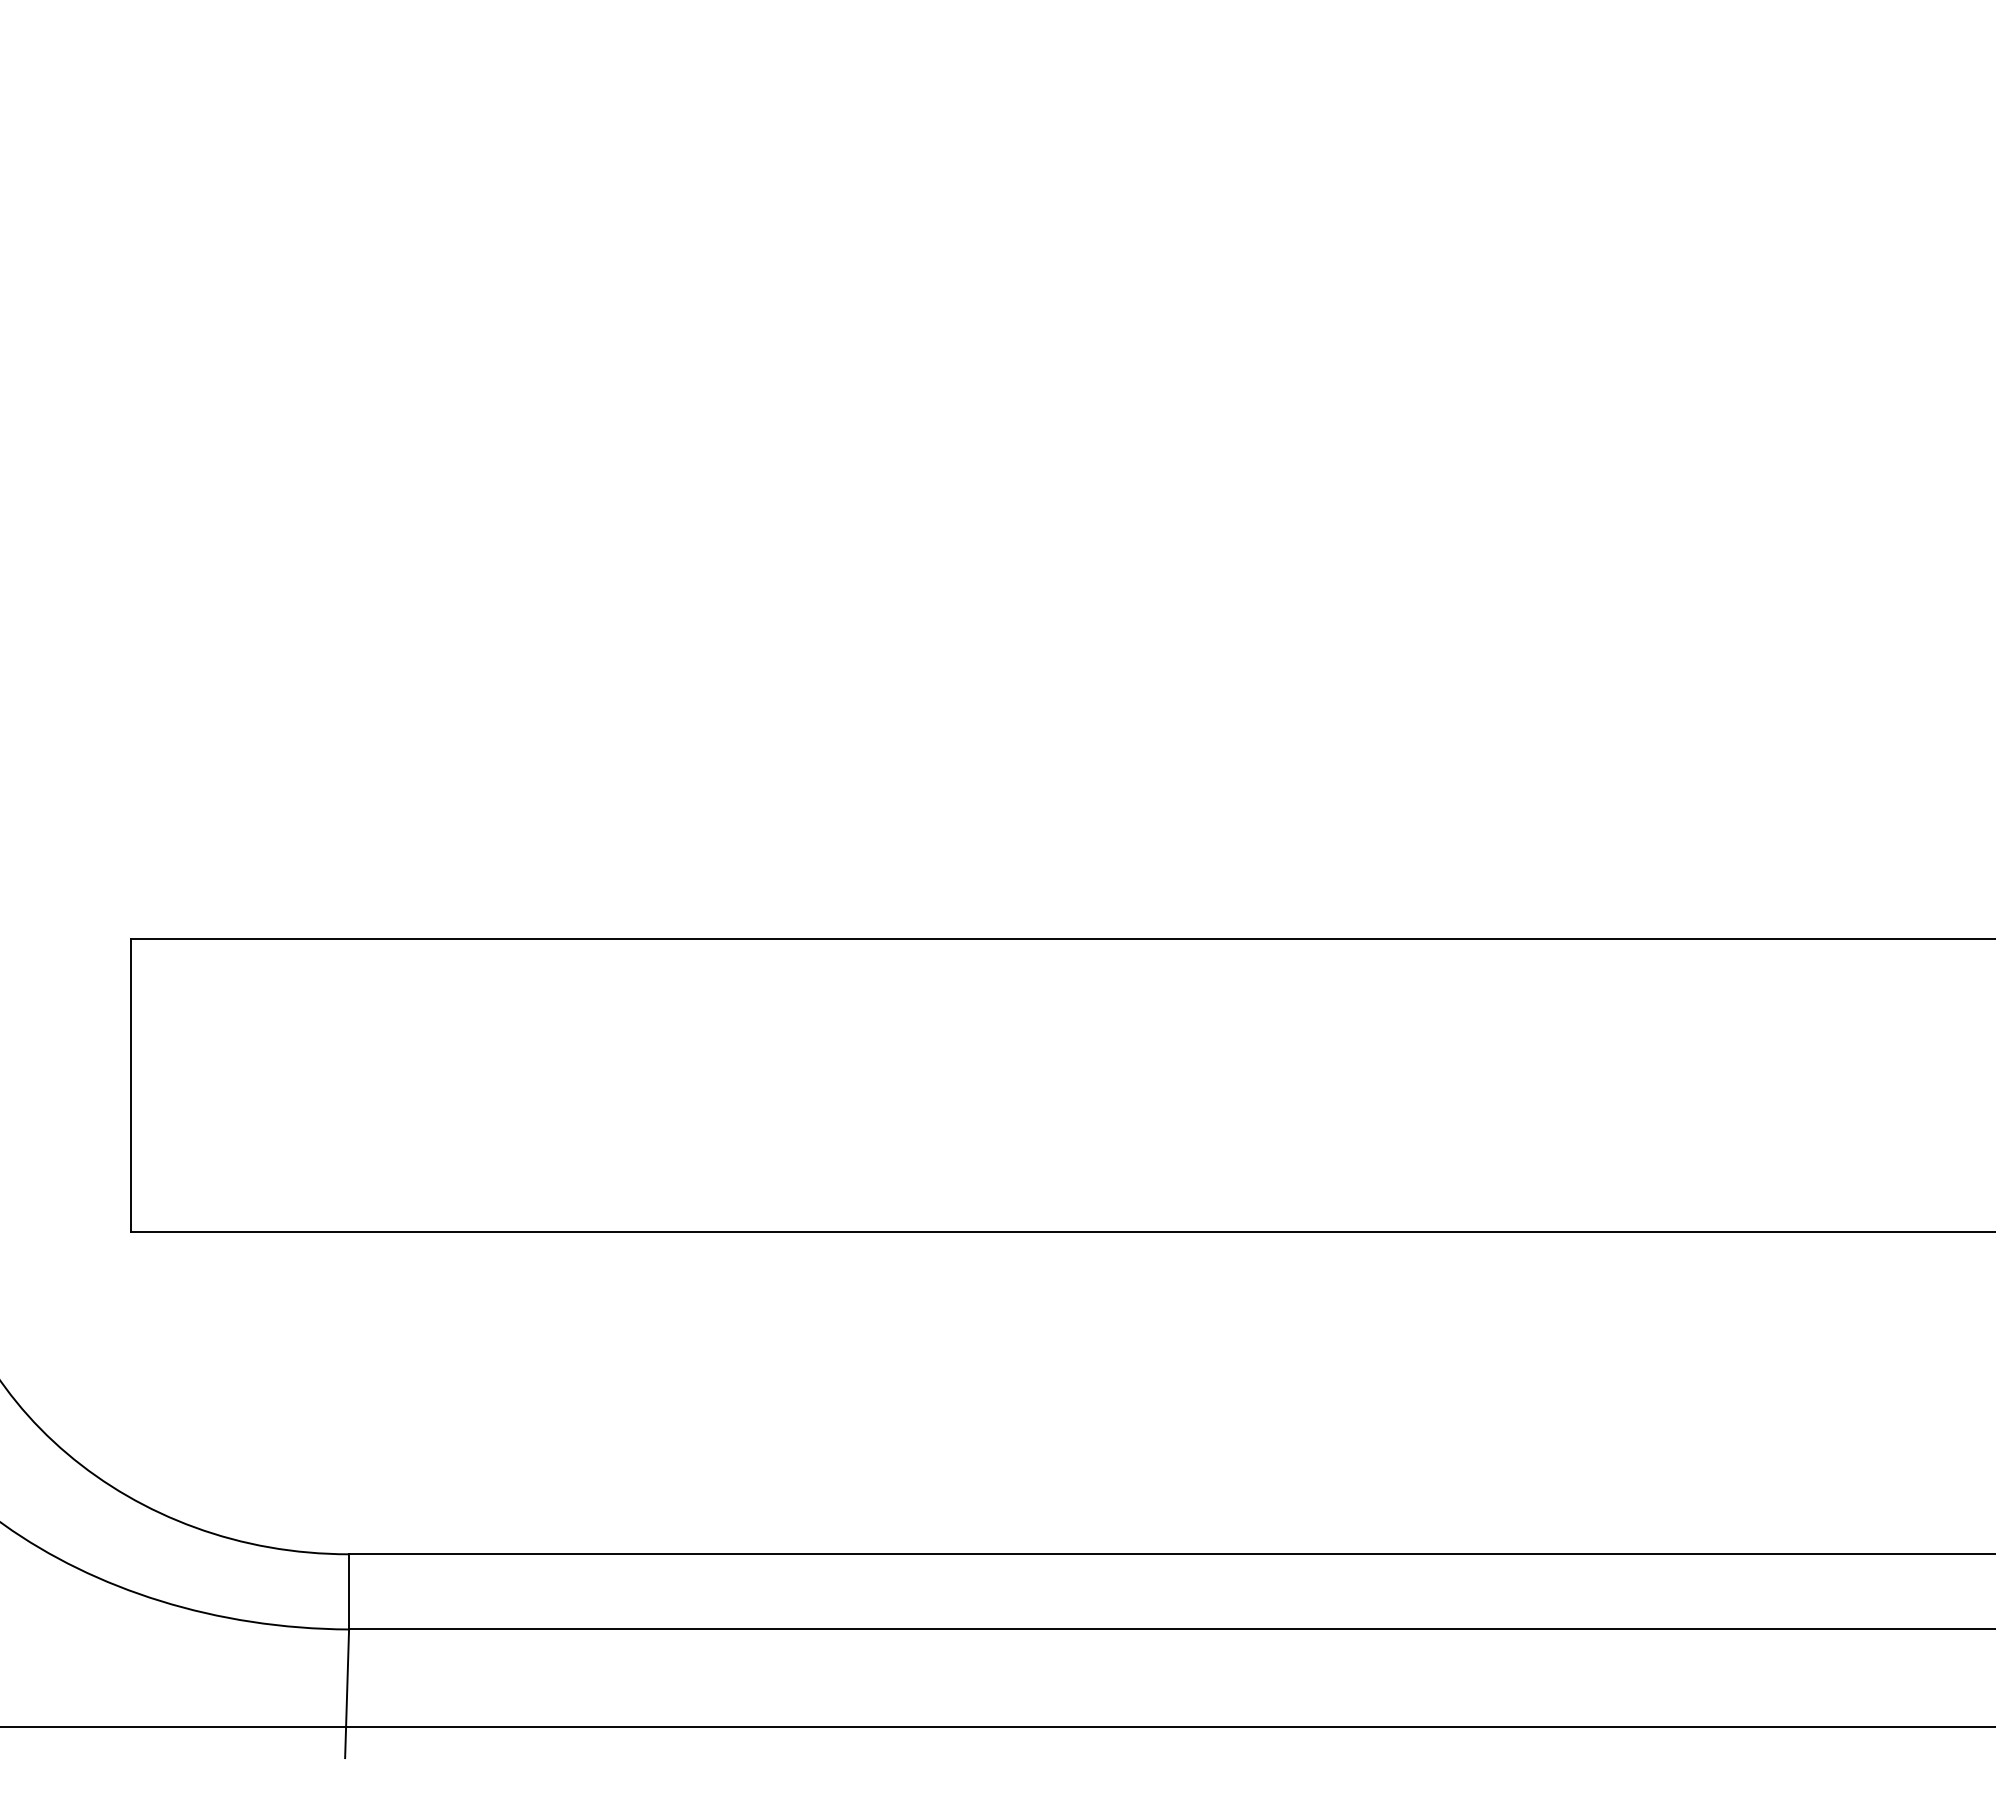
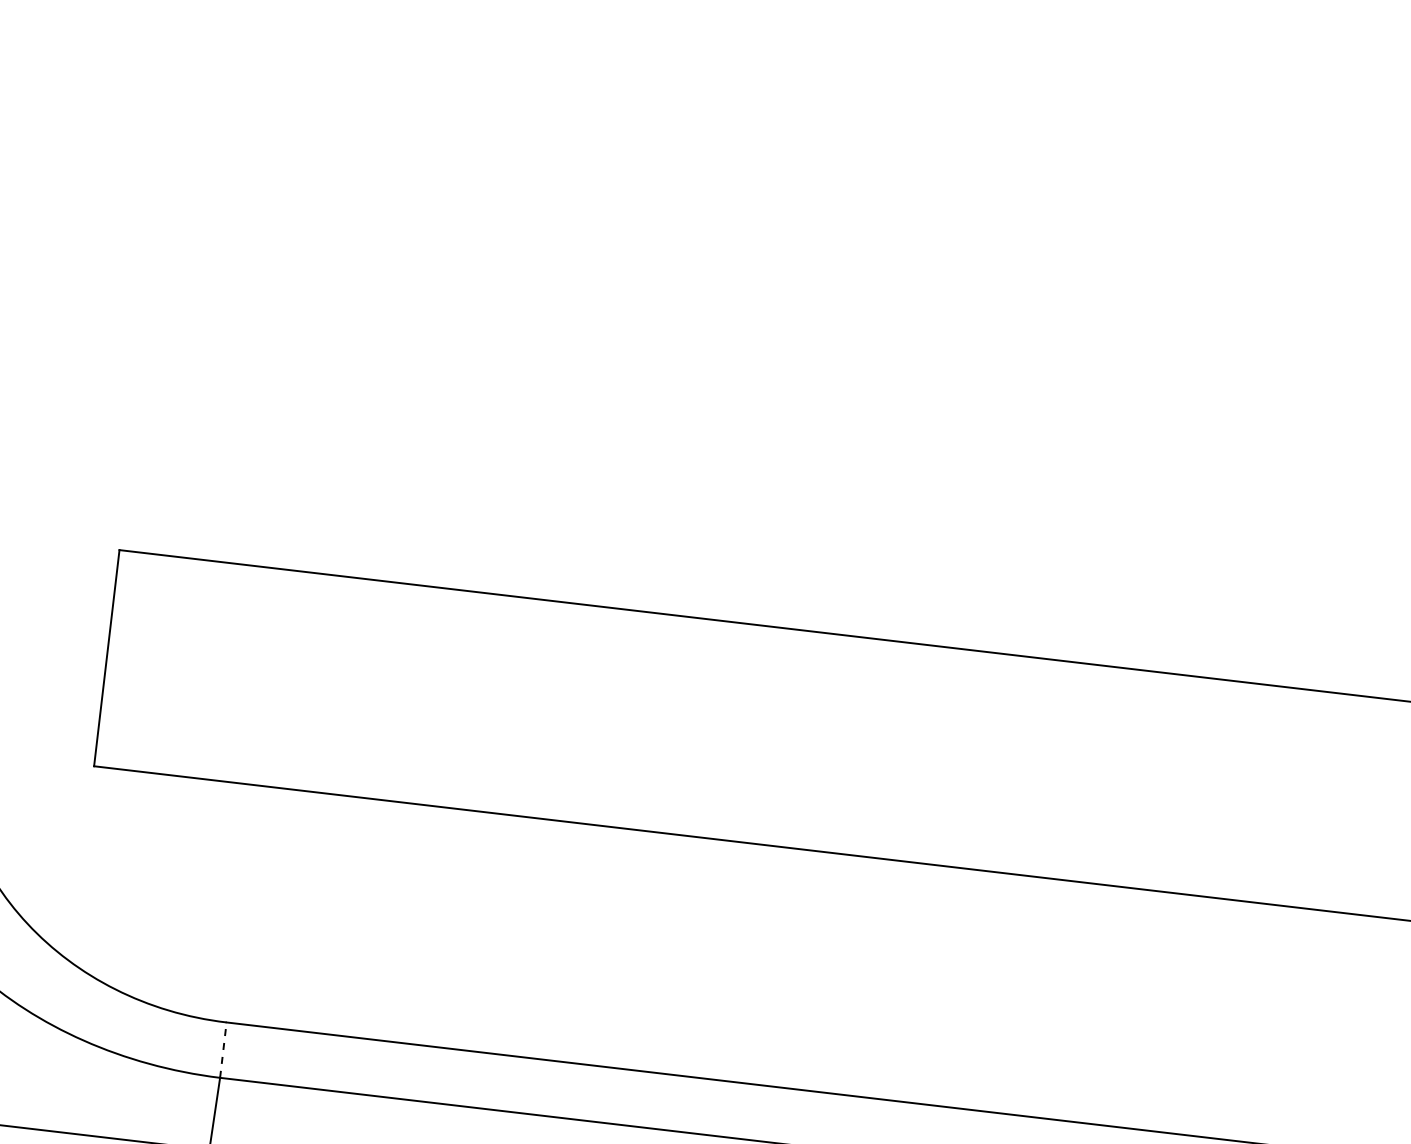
line: (349, 1591) -> (223, 1049), solid -> dashed

